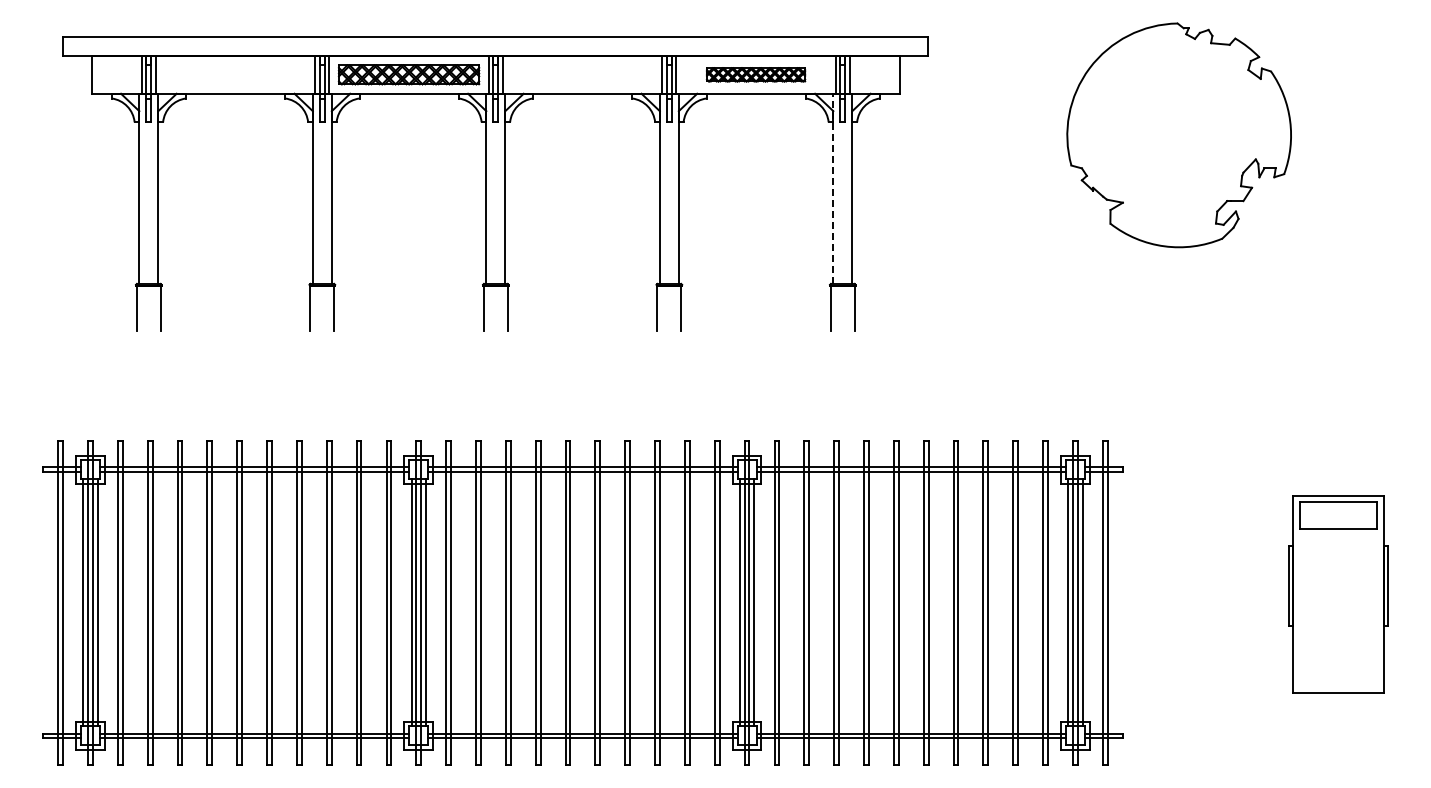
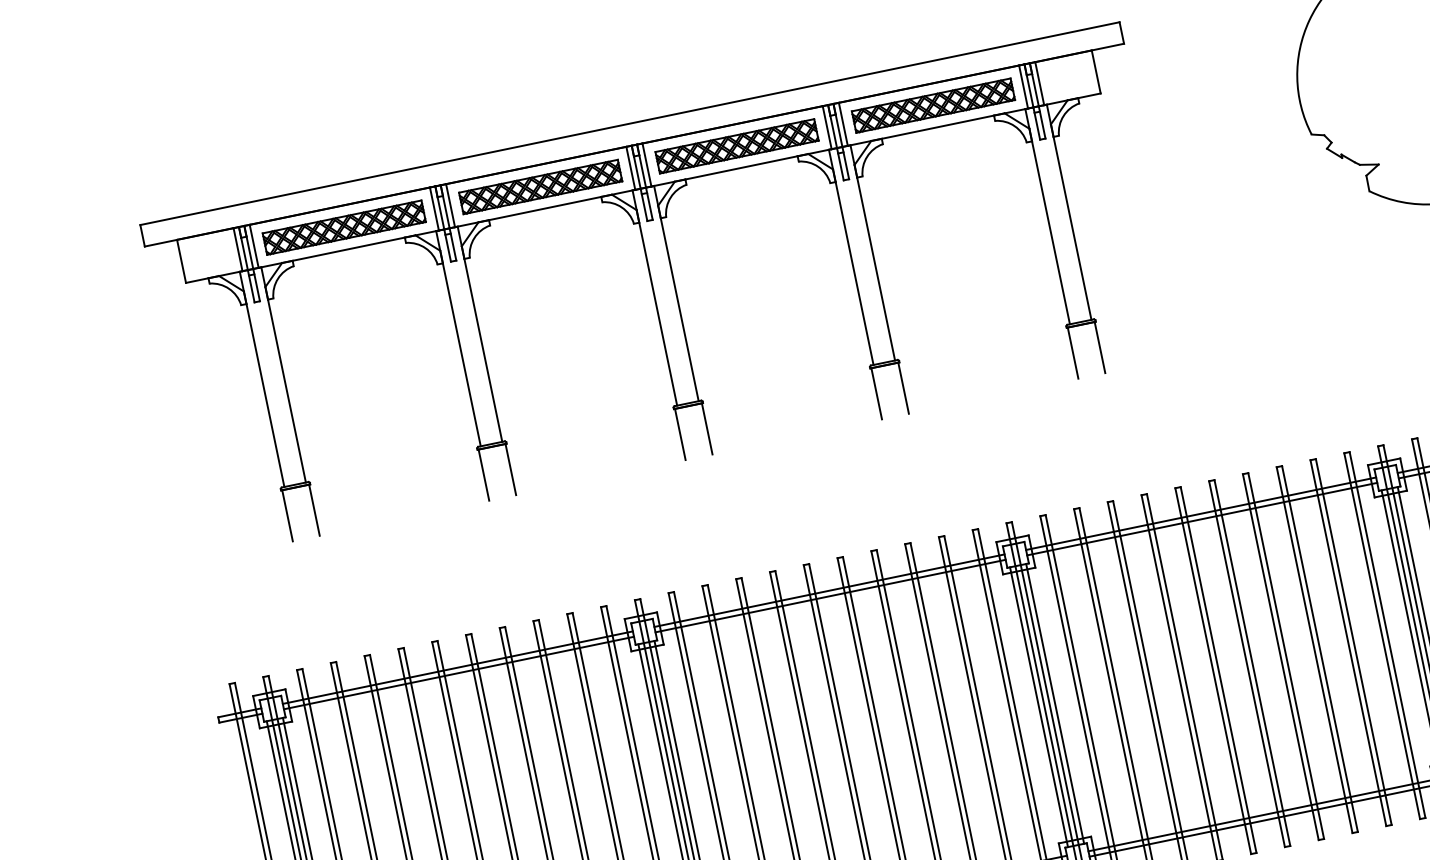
part: (235, 74) -> (344, 227), added
part: (582, 74) -> (736, 146), added
part: (755, 74) -> (932, 105), size x1.43
line: (833, 188) -> (1047, 216), dashed -> solid

